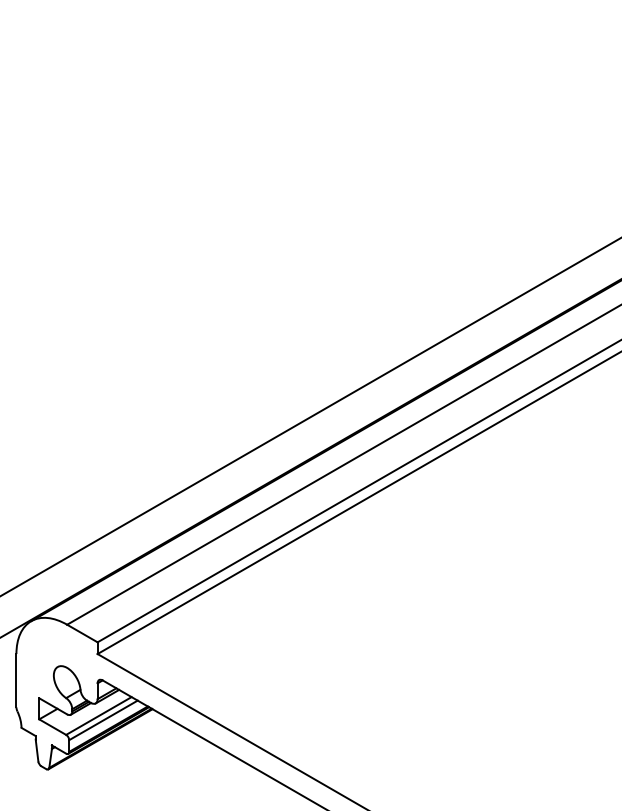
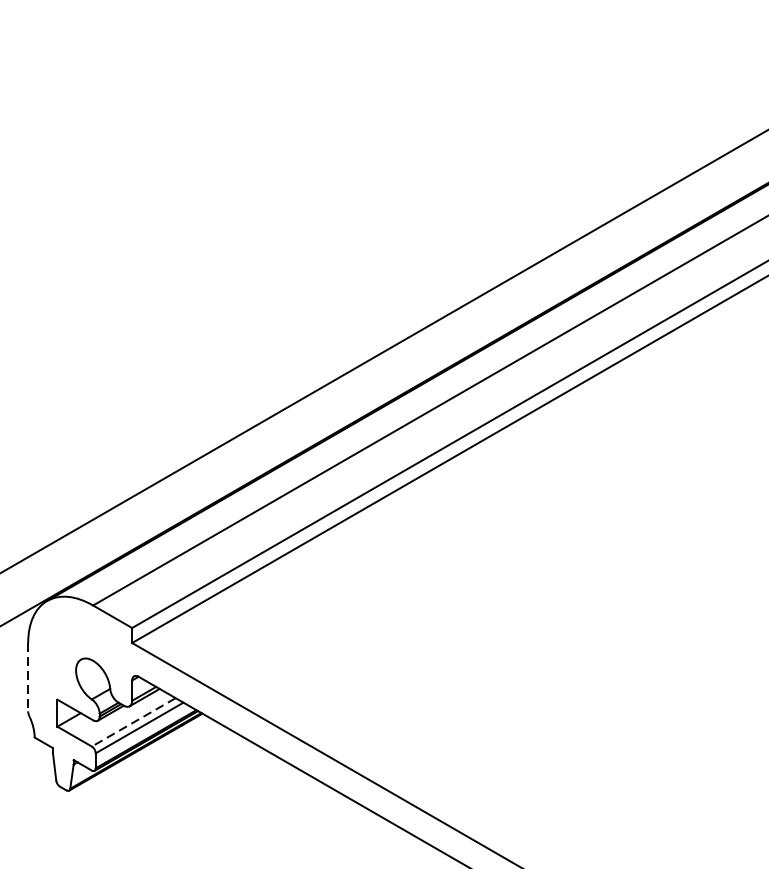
line: (16, 680) -> (28, 676), solid -> dashed
line: (98, 716) -> (133, 722), solid -> dashed

